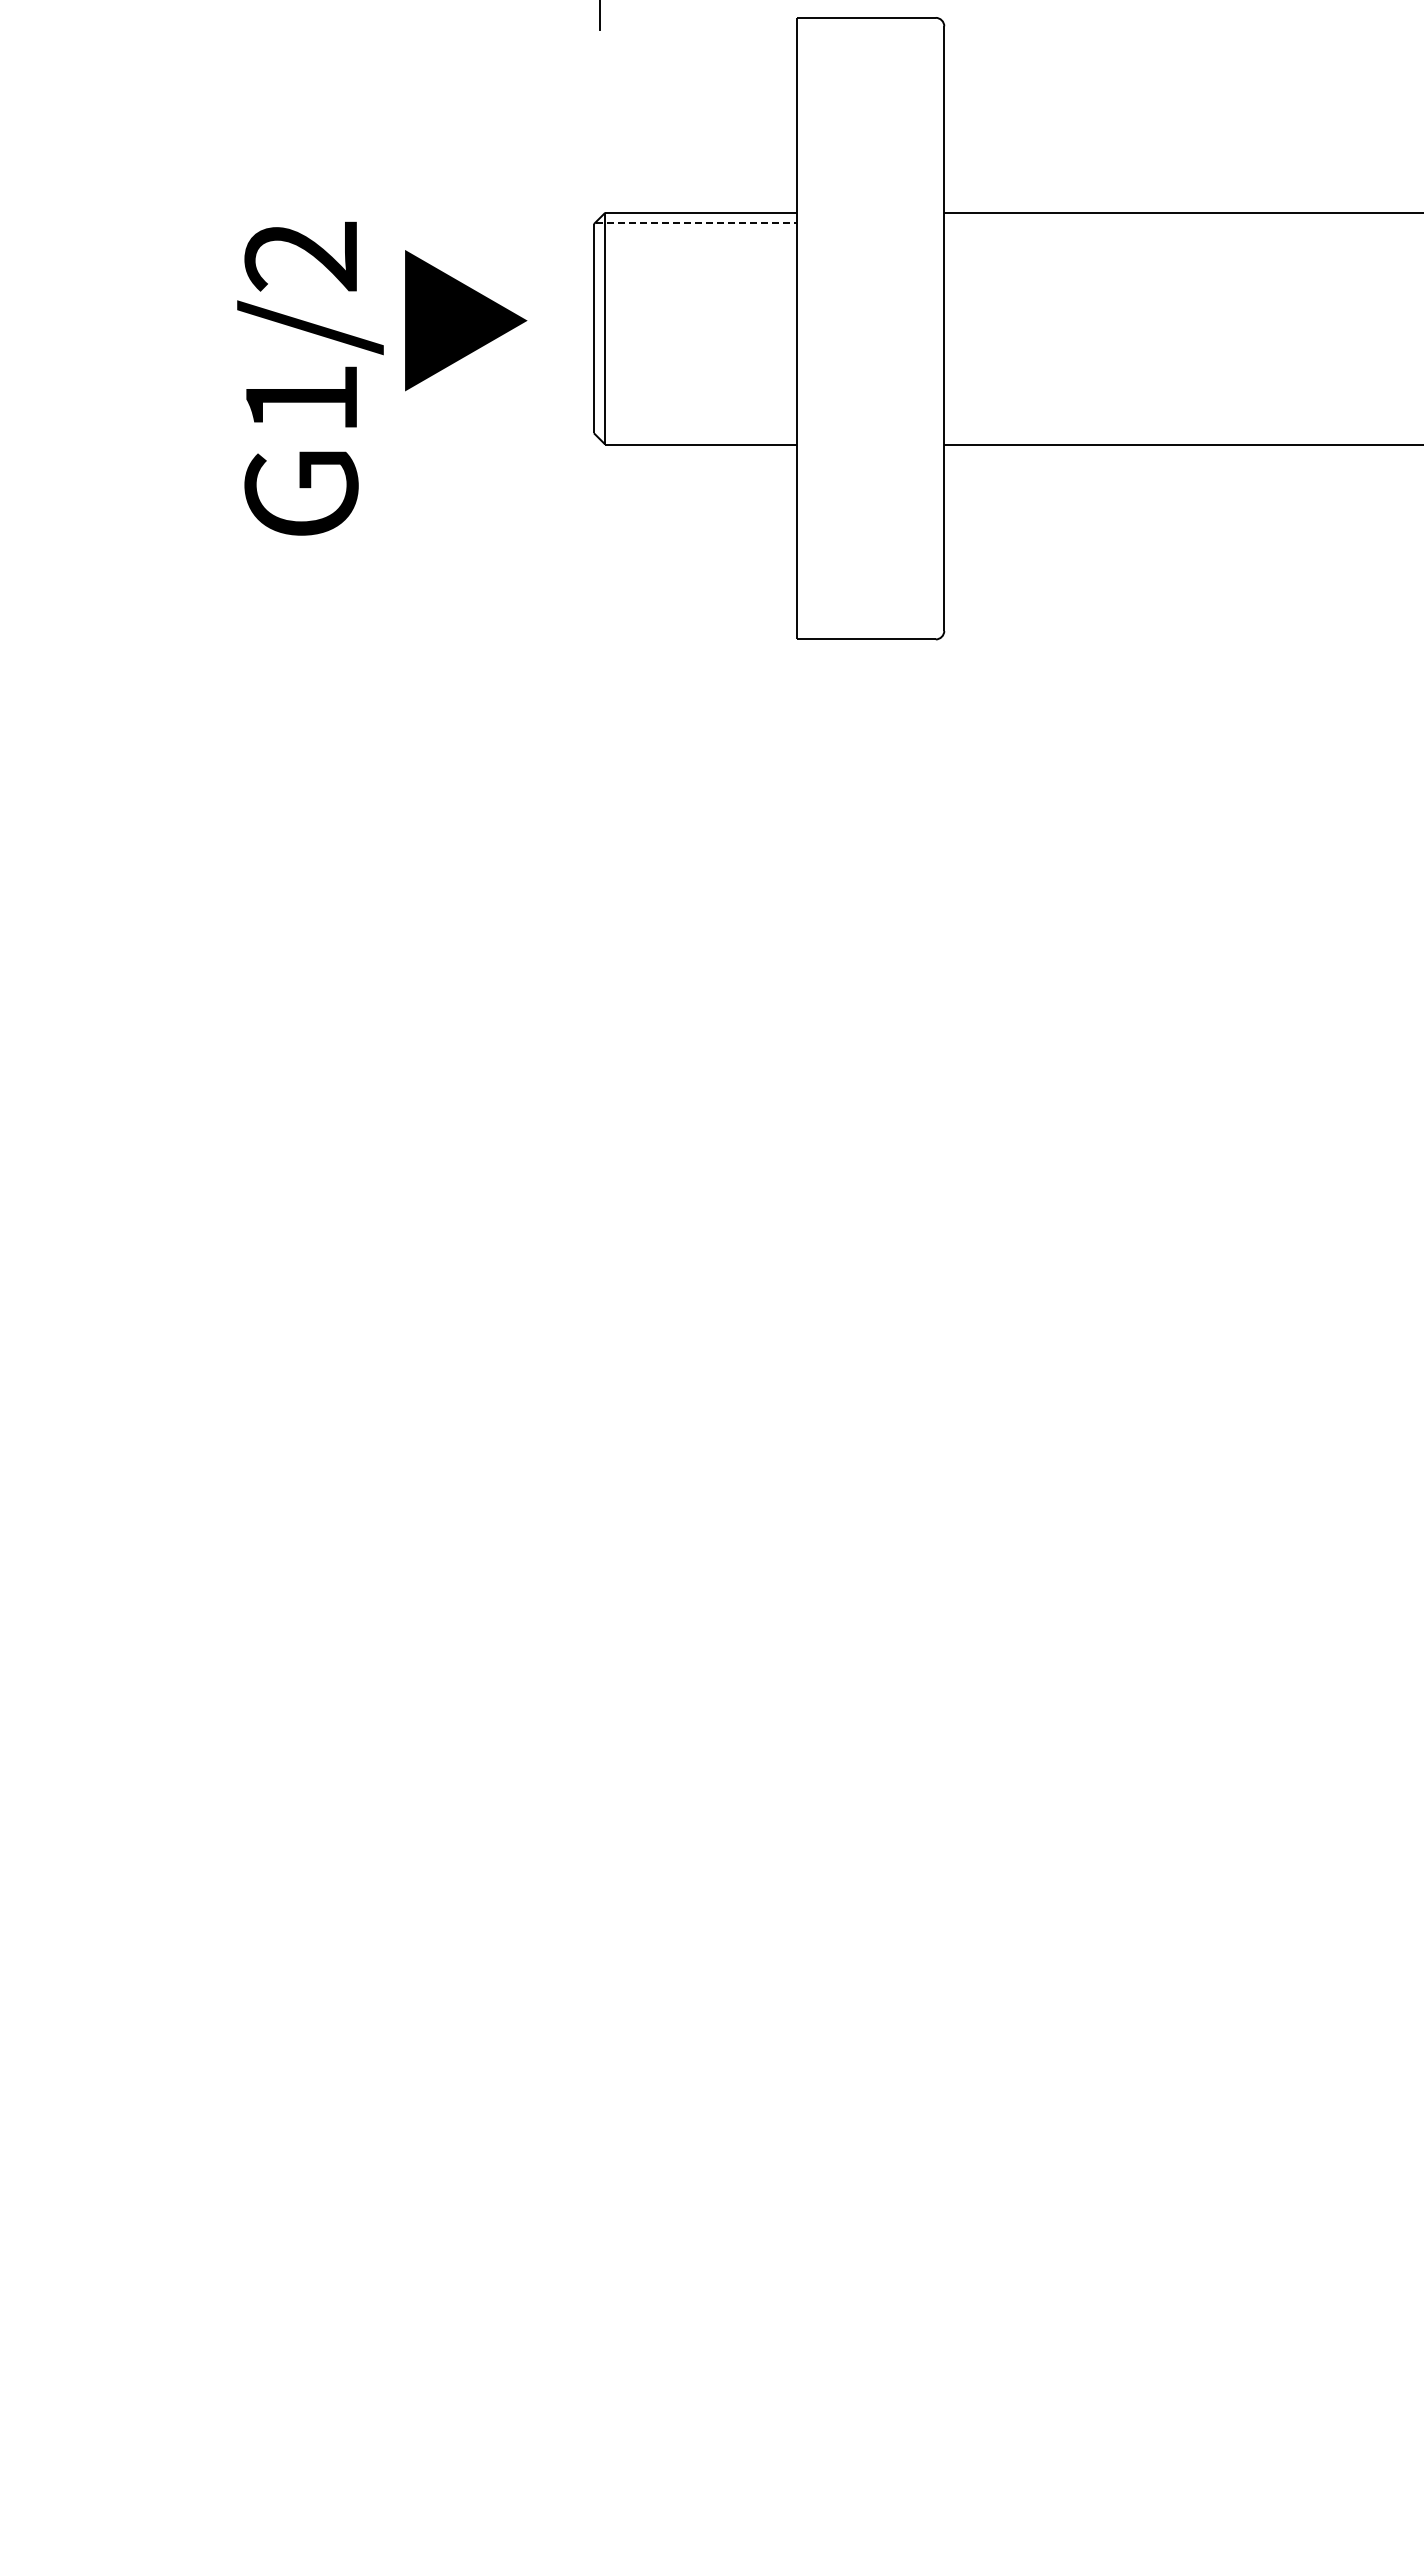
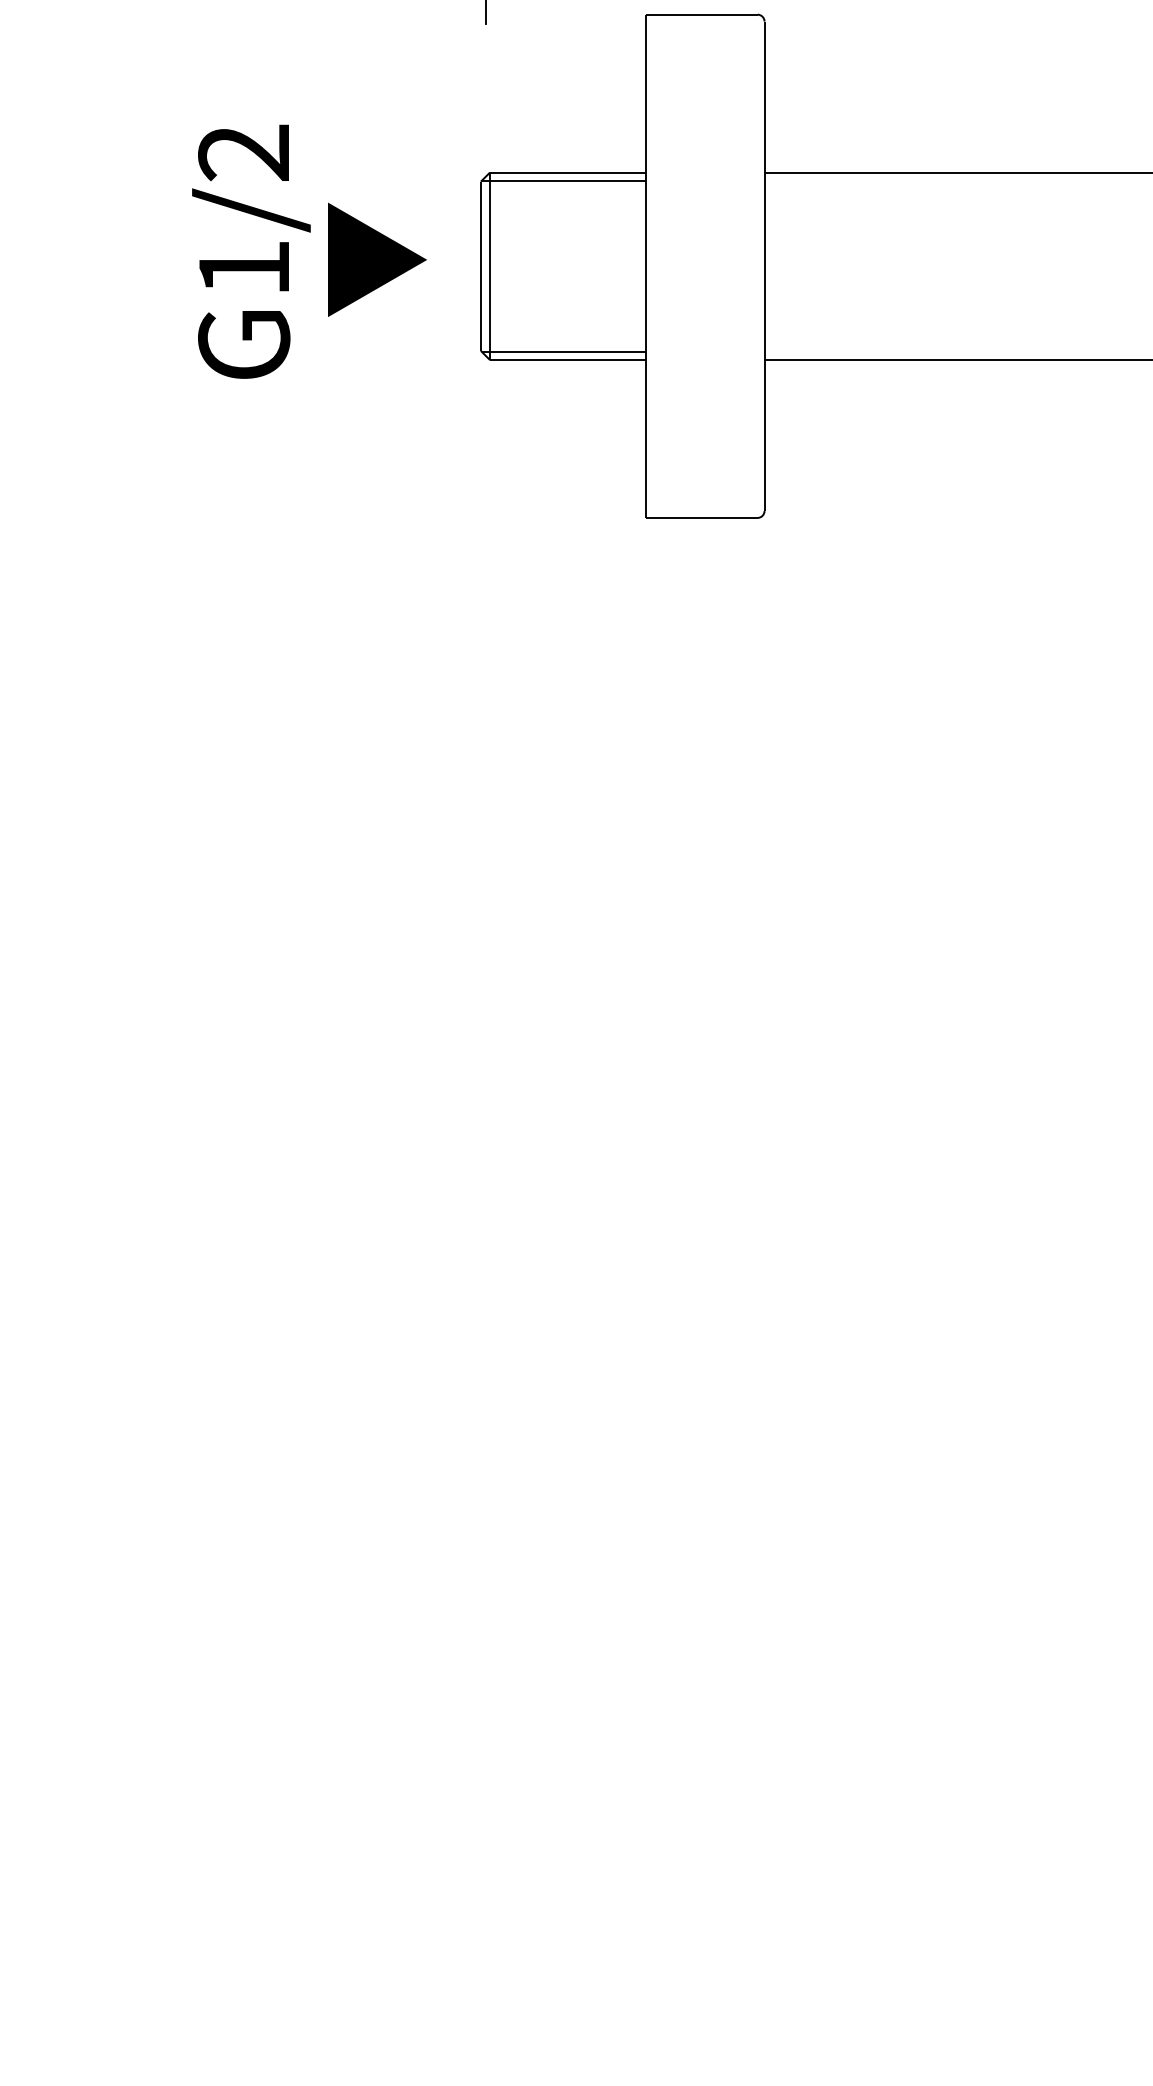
line: (696, 222) -> (563, 180), dashed -> solid
text: (310, 378) -> (251, 251), moved
line: (696, 434) -> (563, 352), added

